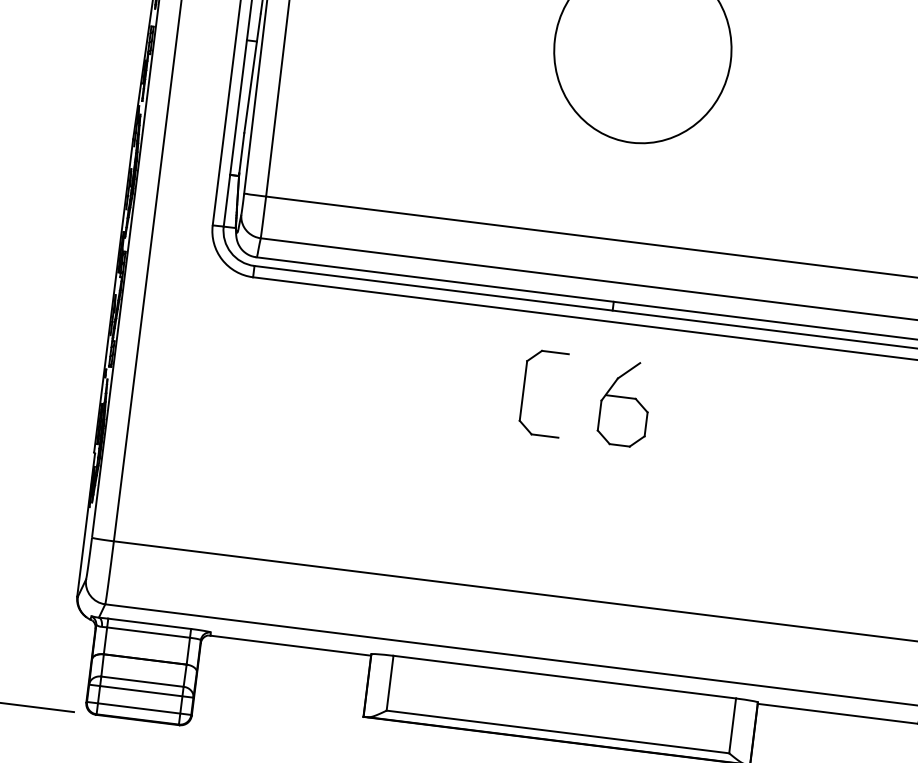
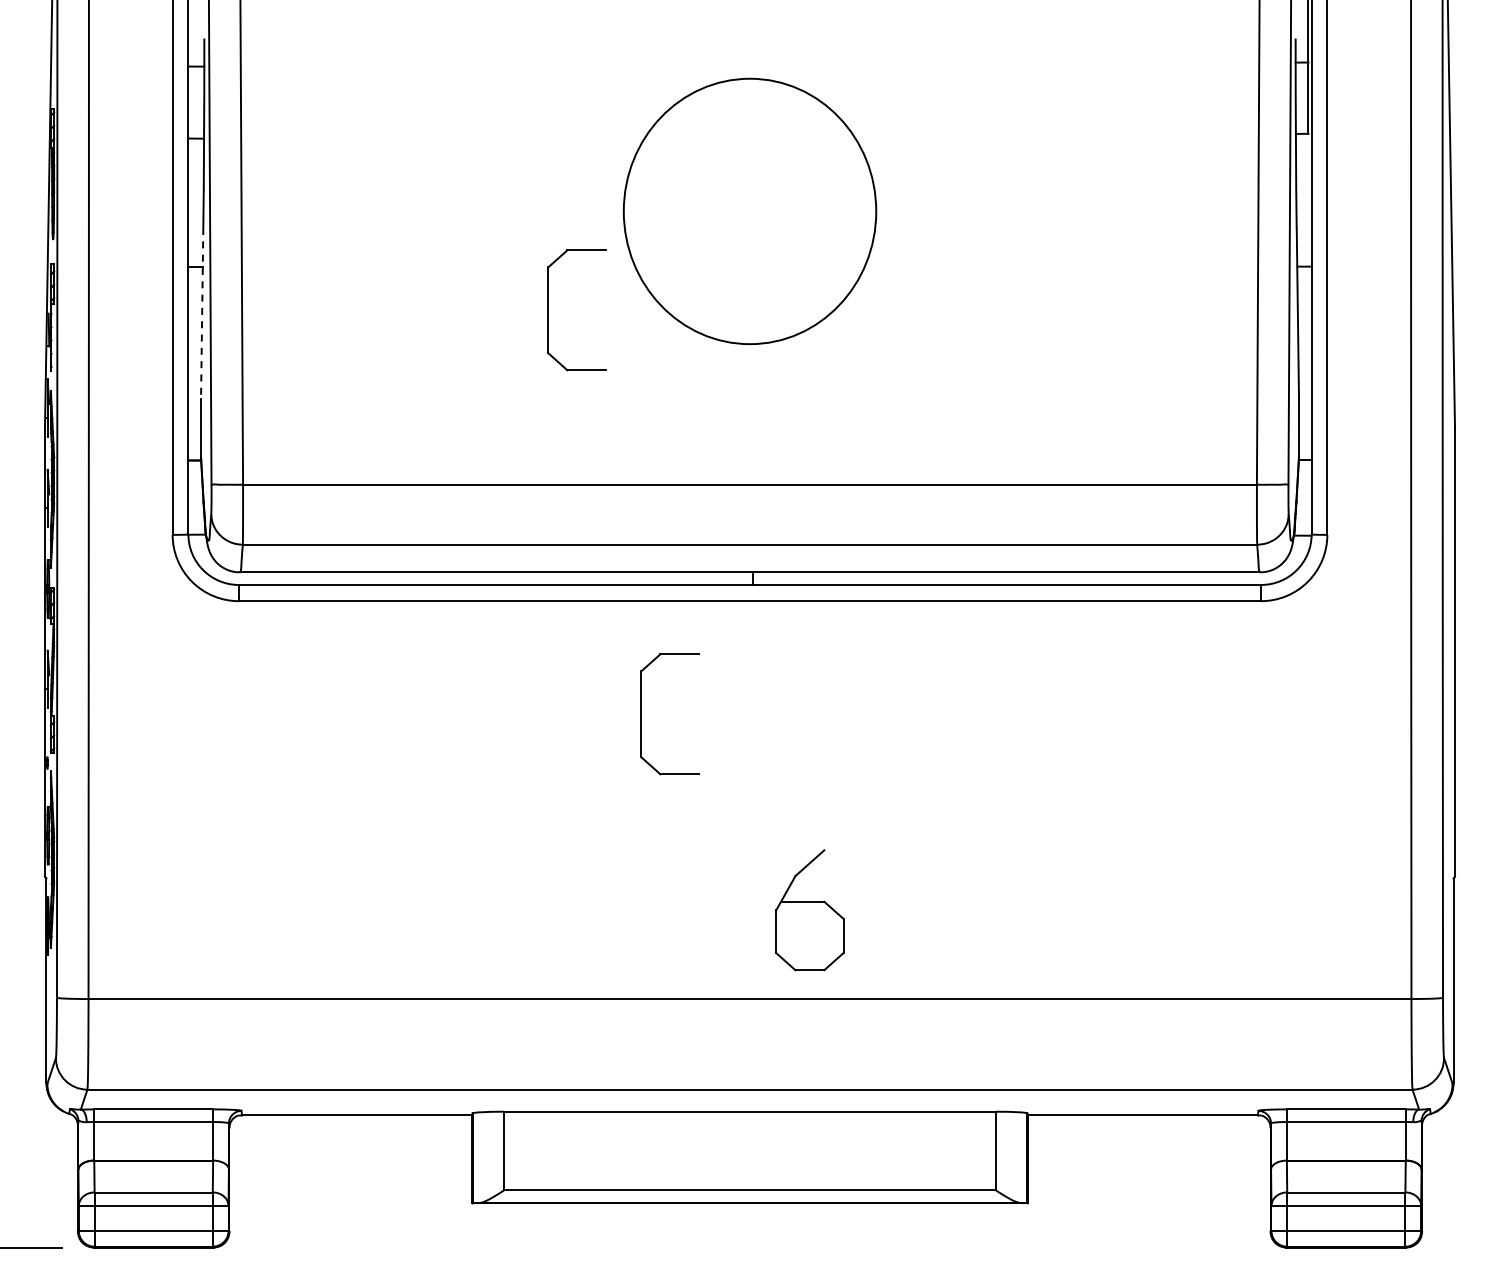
line: (252, 73) -> (202, 313), solid -> dashed
part: (493, 101) -> (548, 310), added
part: (624, 403) -> (809, 910), moved

